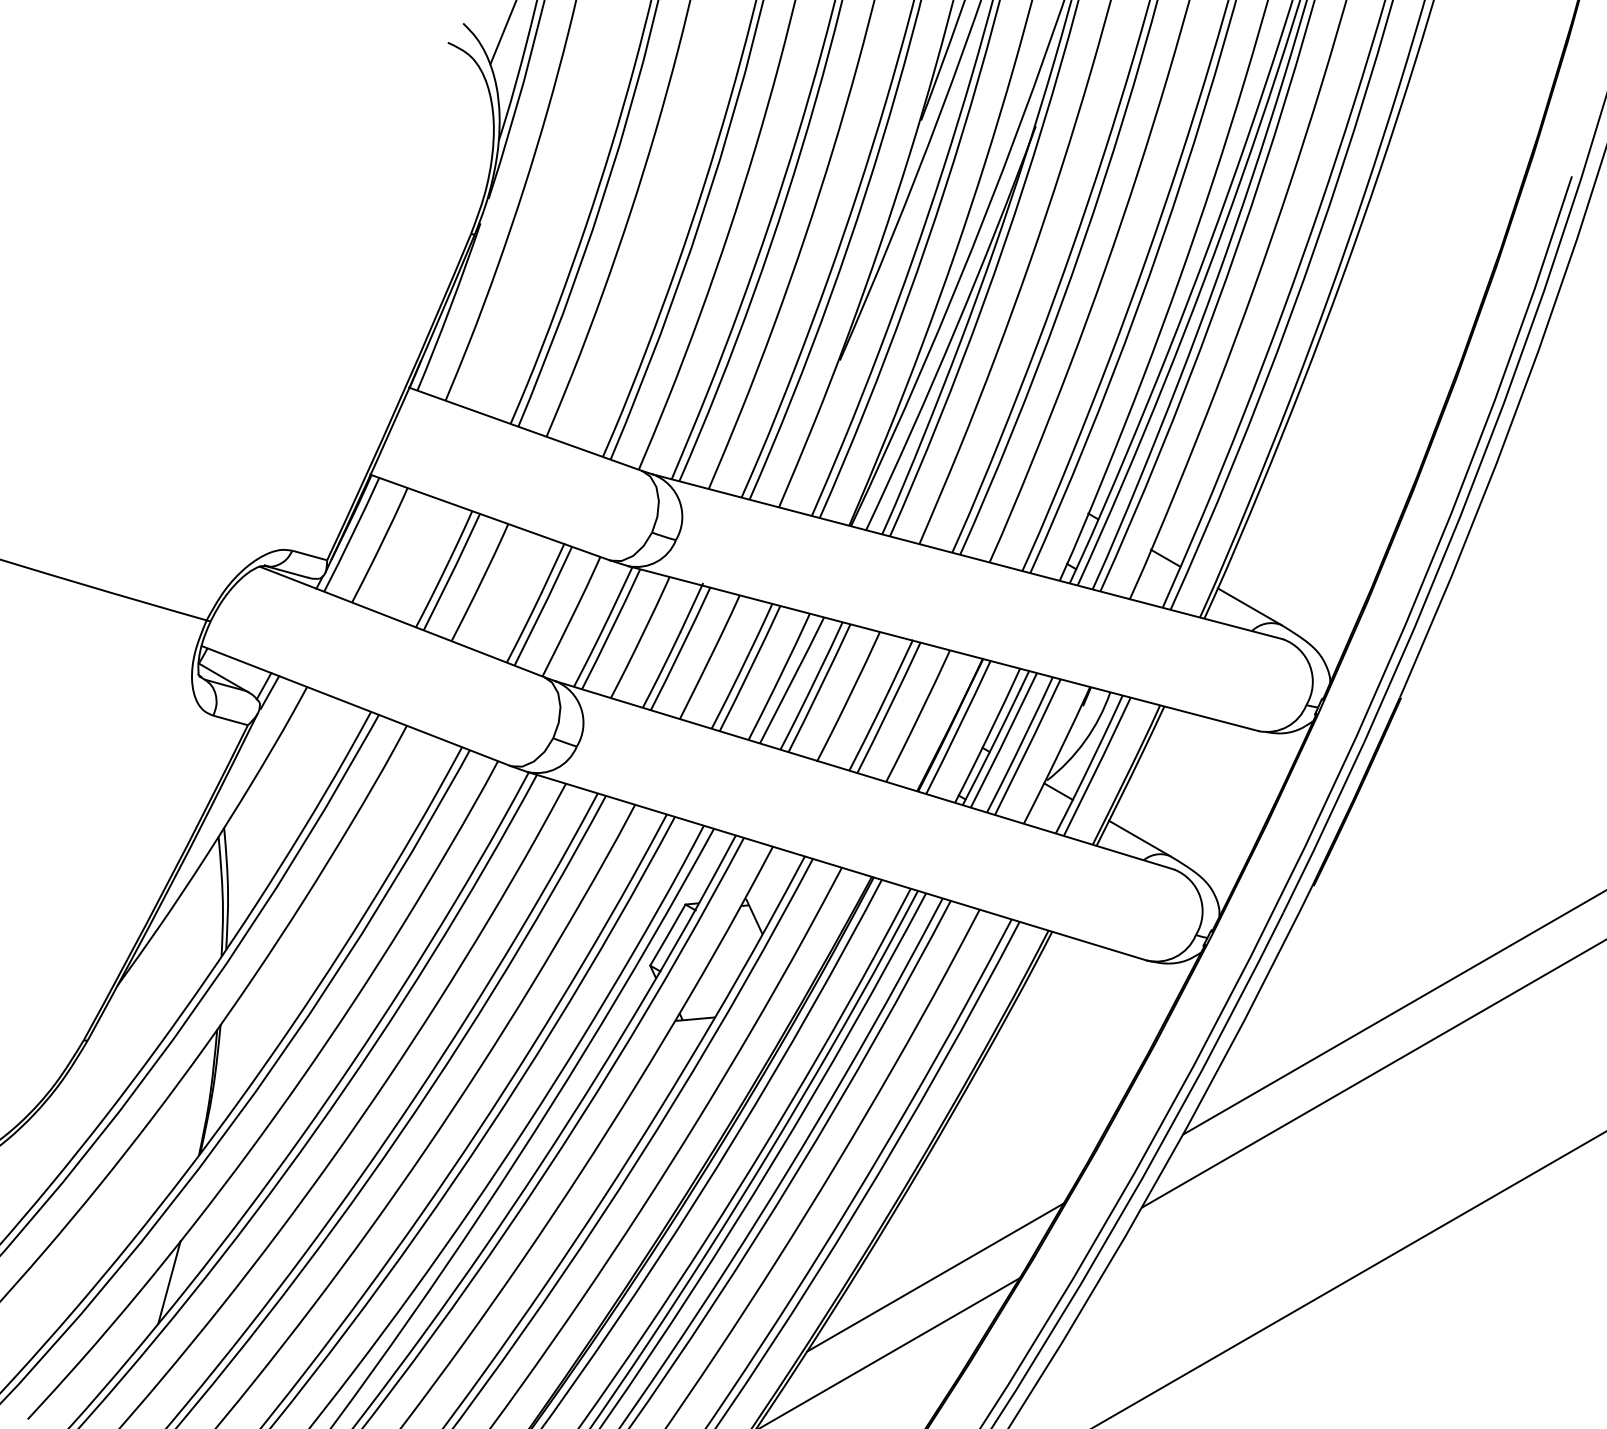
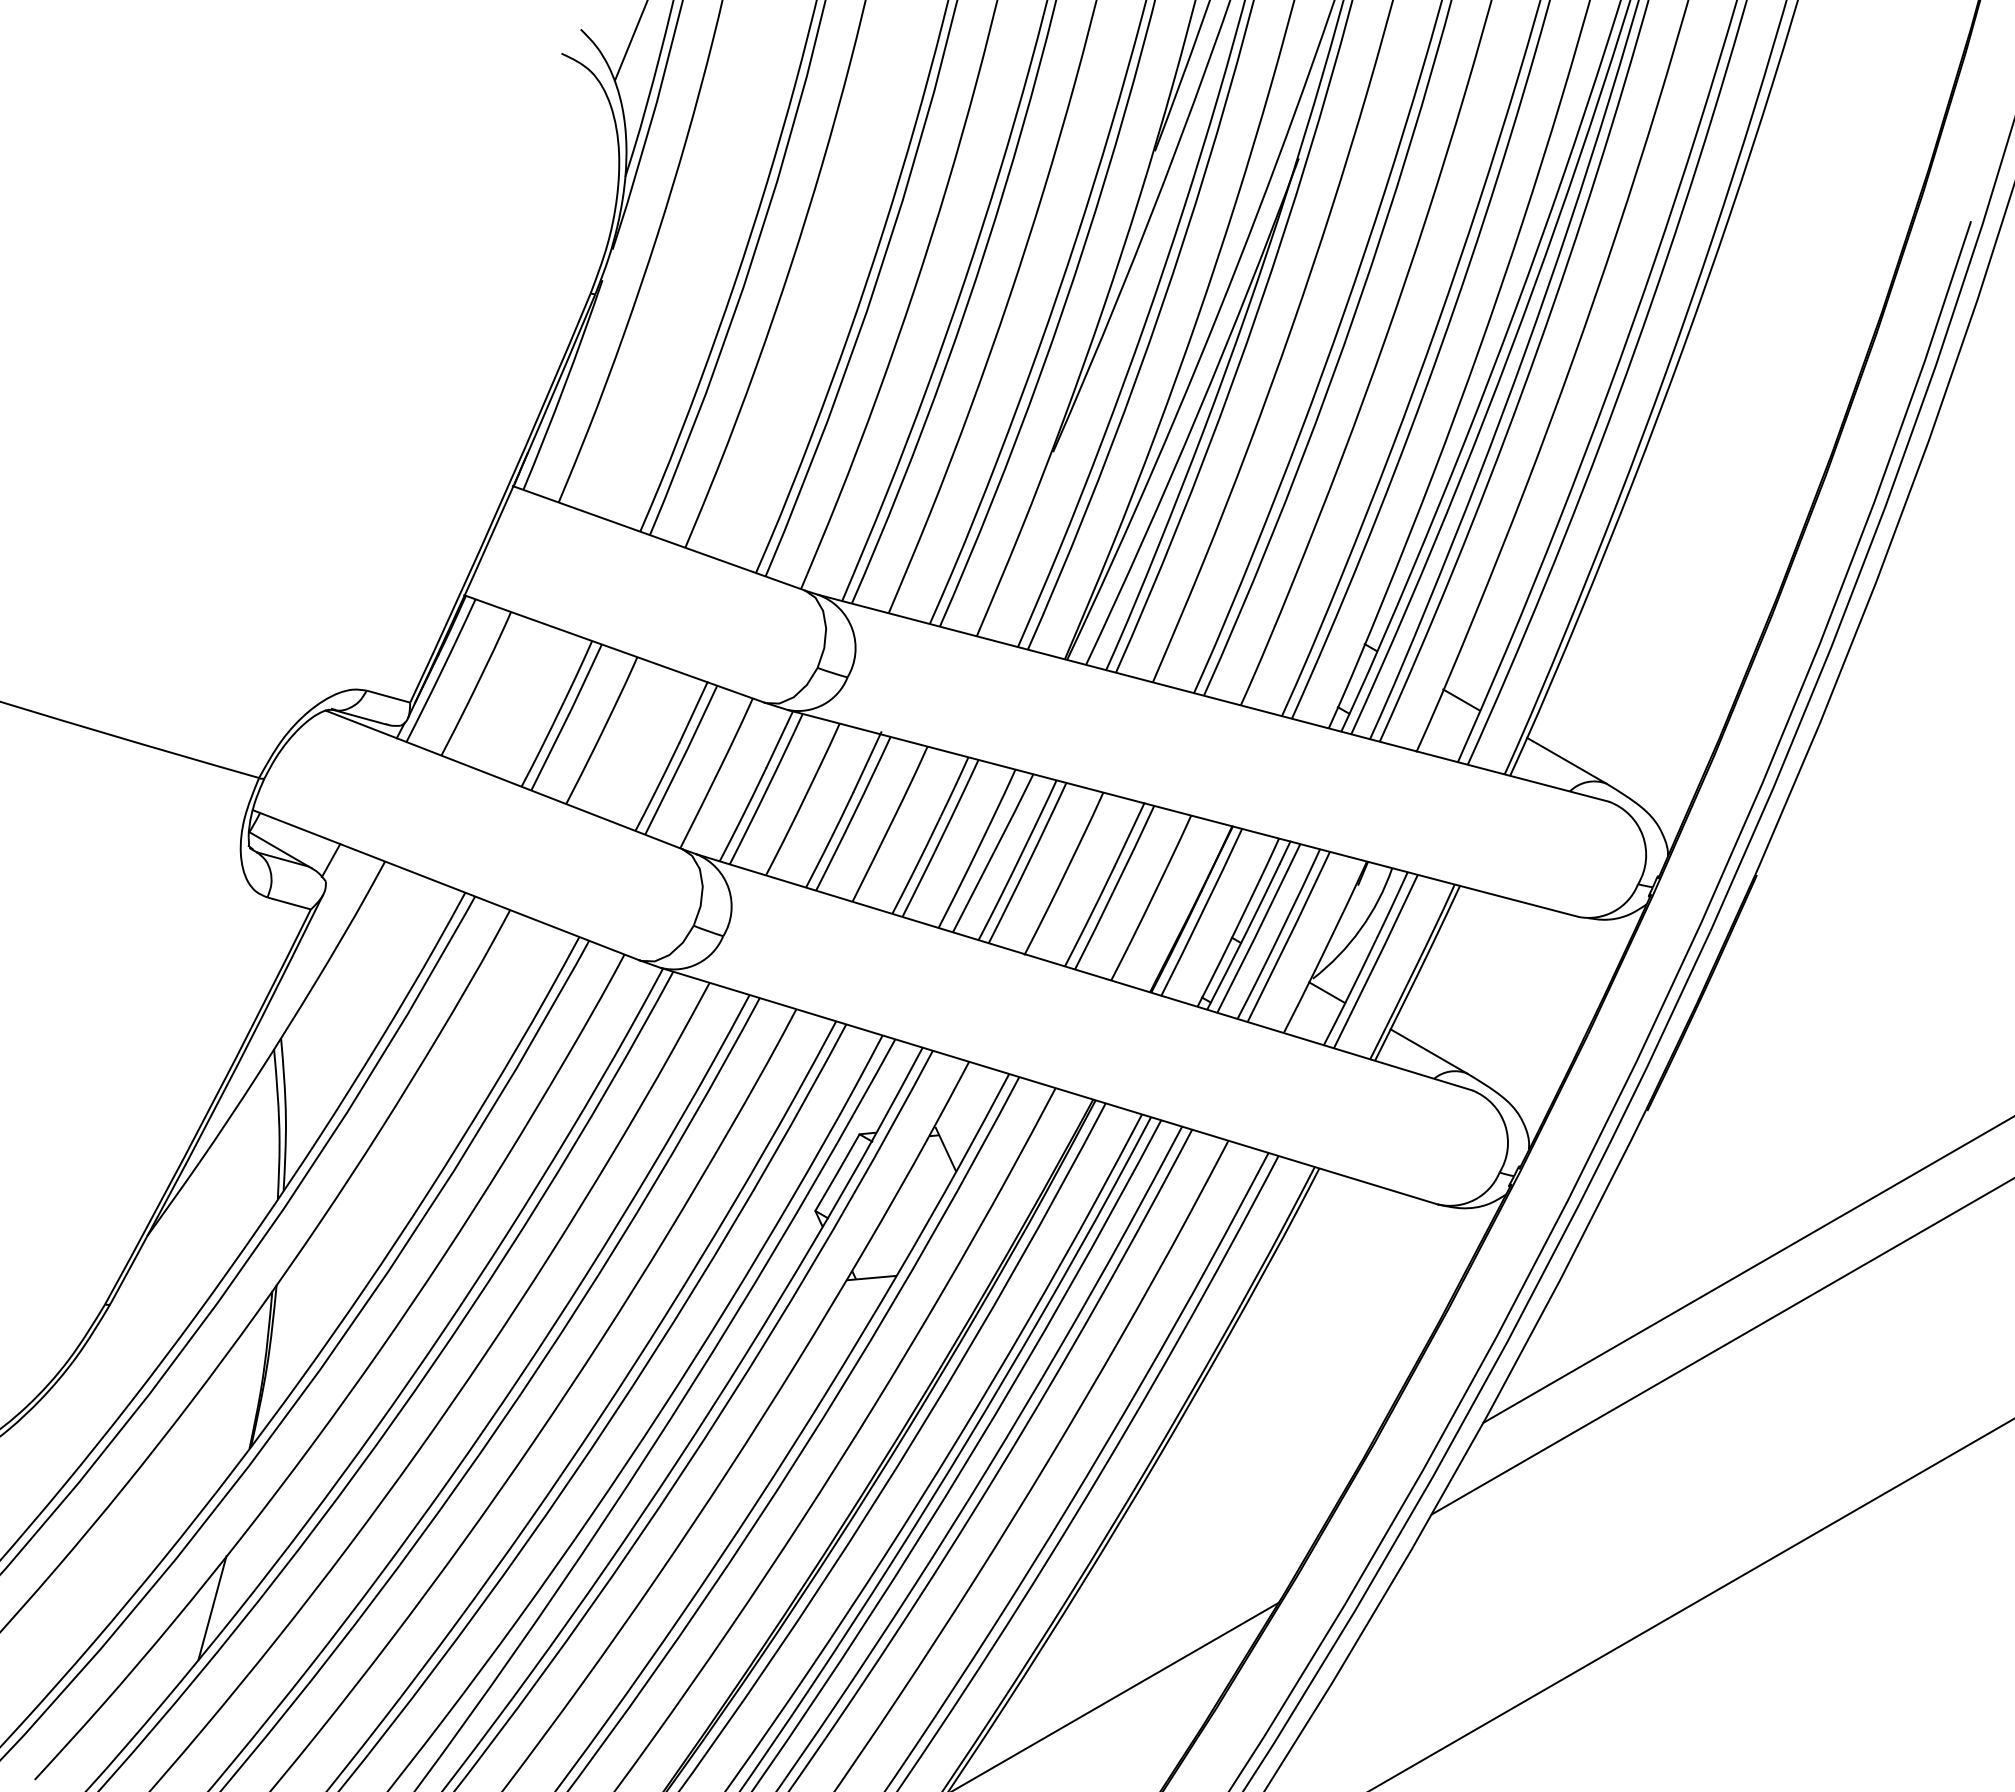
line: (269, 691) -> (338, 867), removed
line: (935, 1277) -> (1172, 1601), removed

